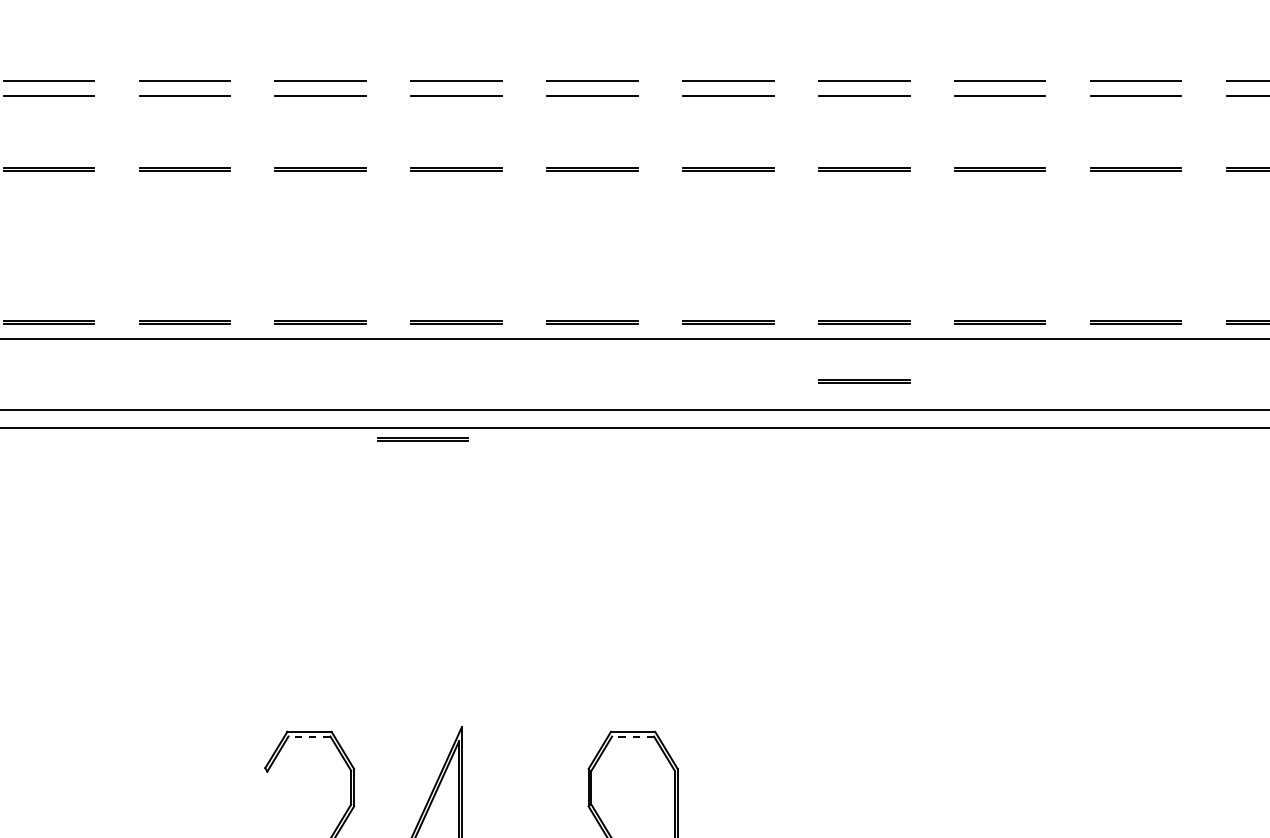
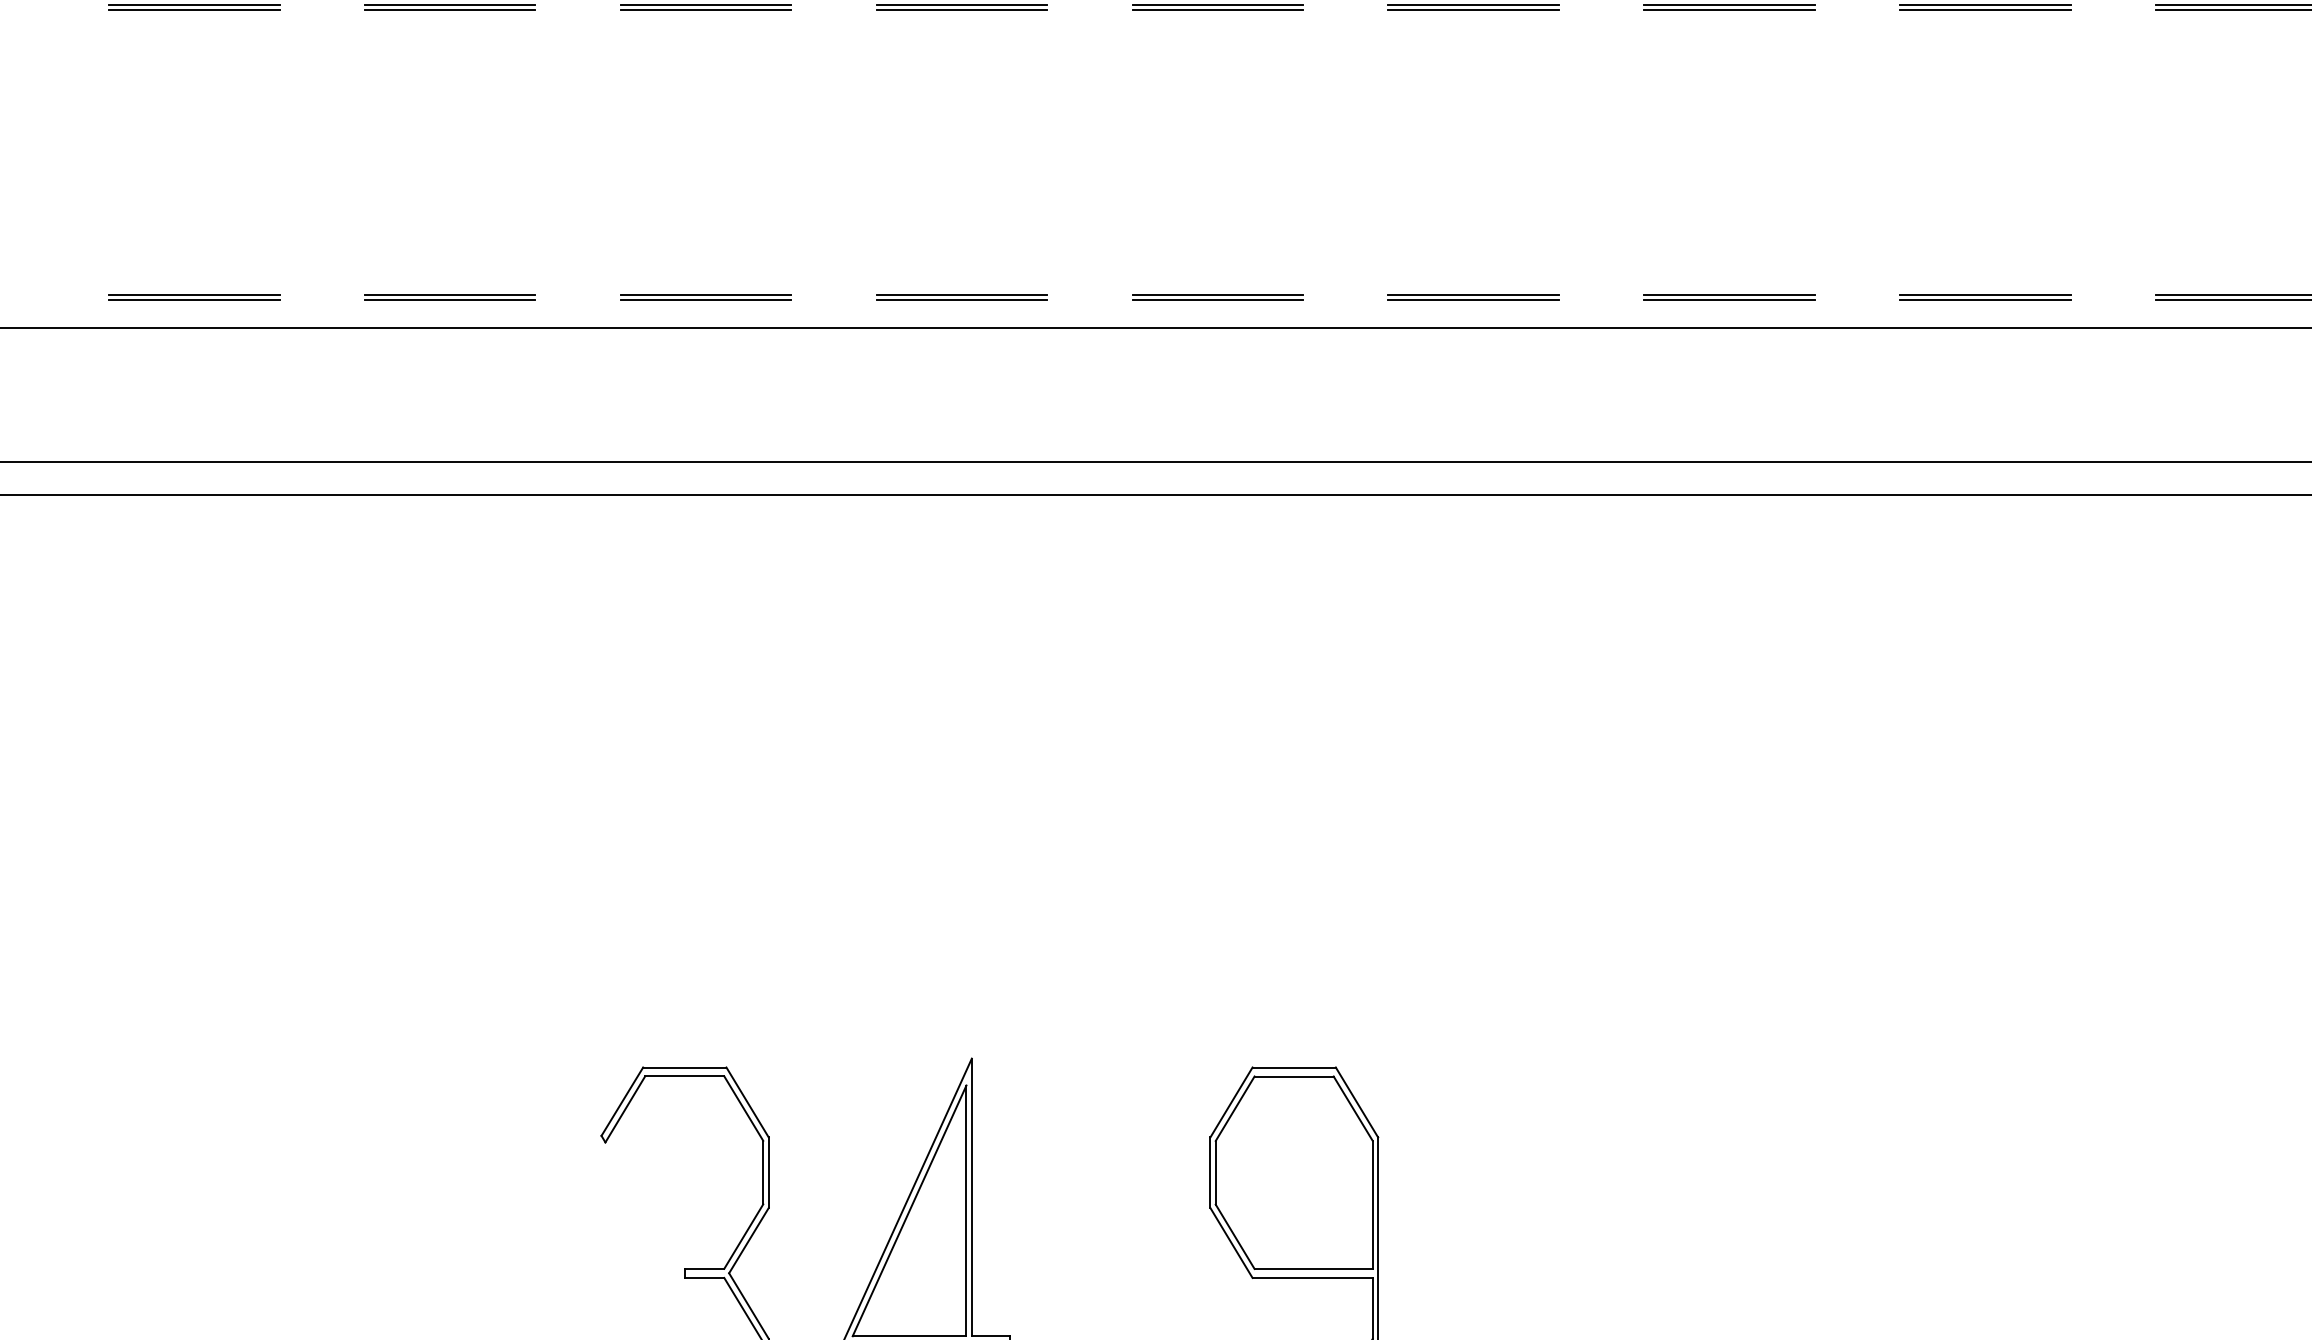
line: (864, 380) -> (1729, 405), removed
line: (422, 438) -> (897, 515), removed
line: (308, 736) -> (682, 1076), dashed -> solid
line: (632, 736) -> (1293, 1076), dashed -> solid

